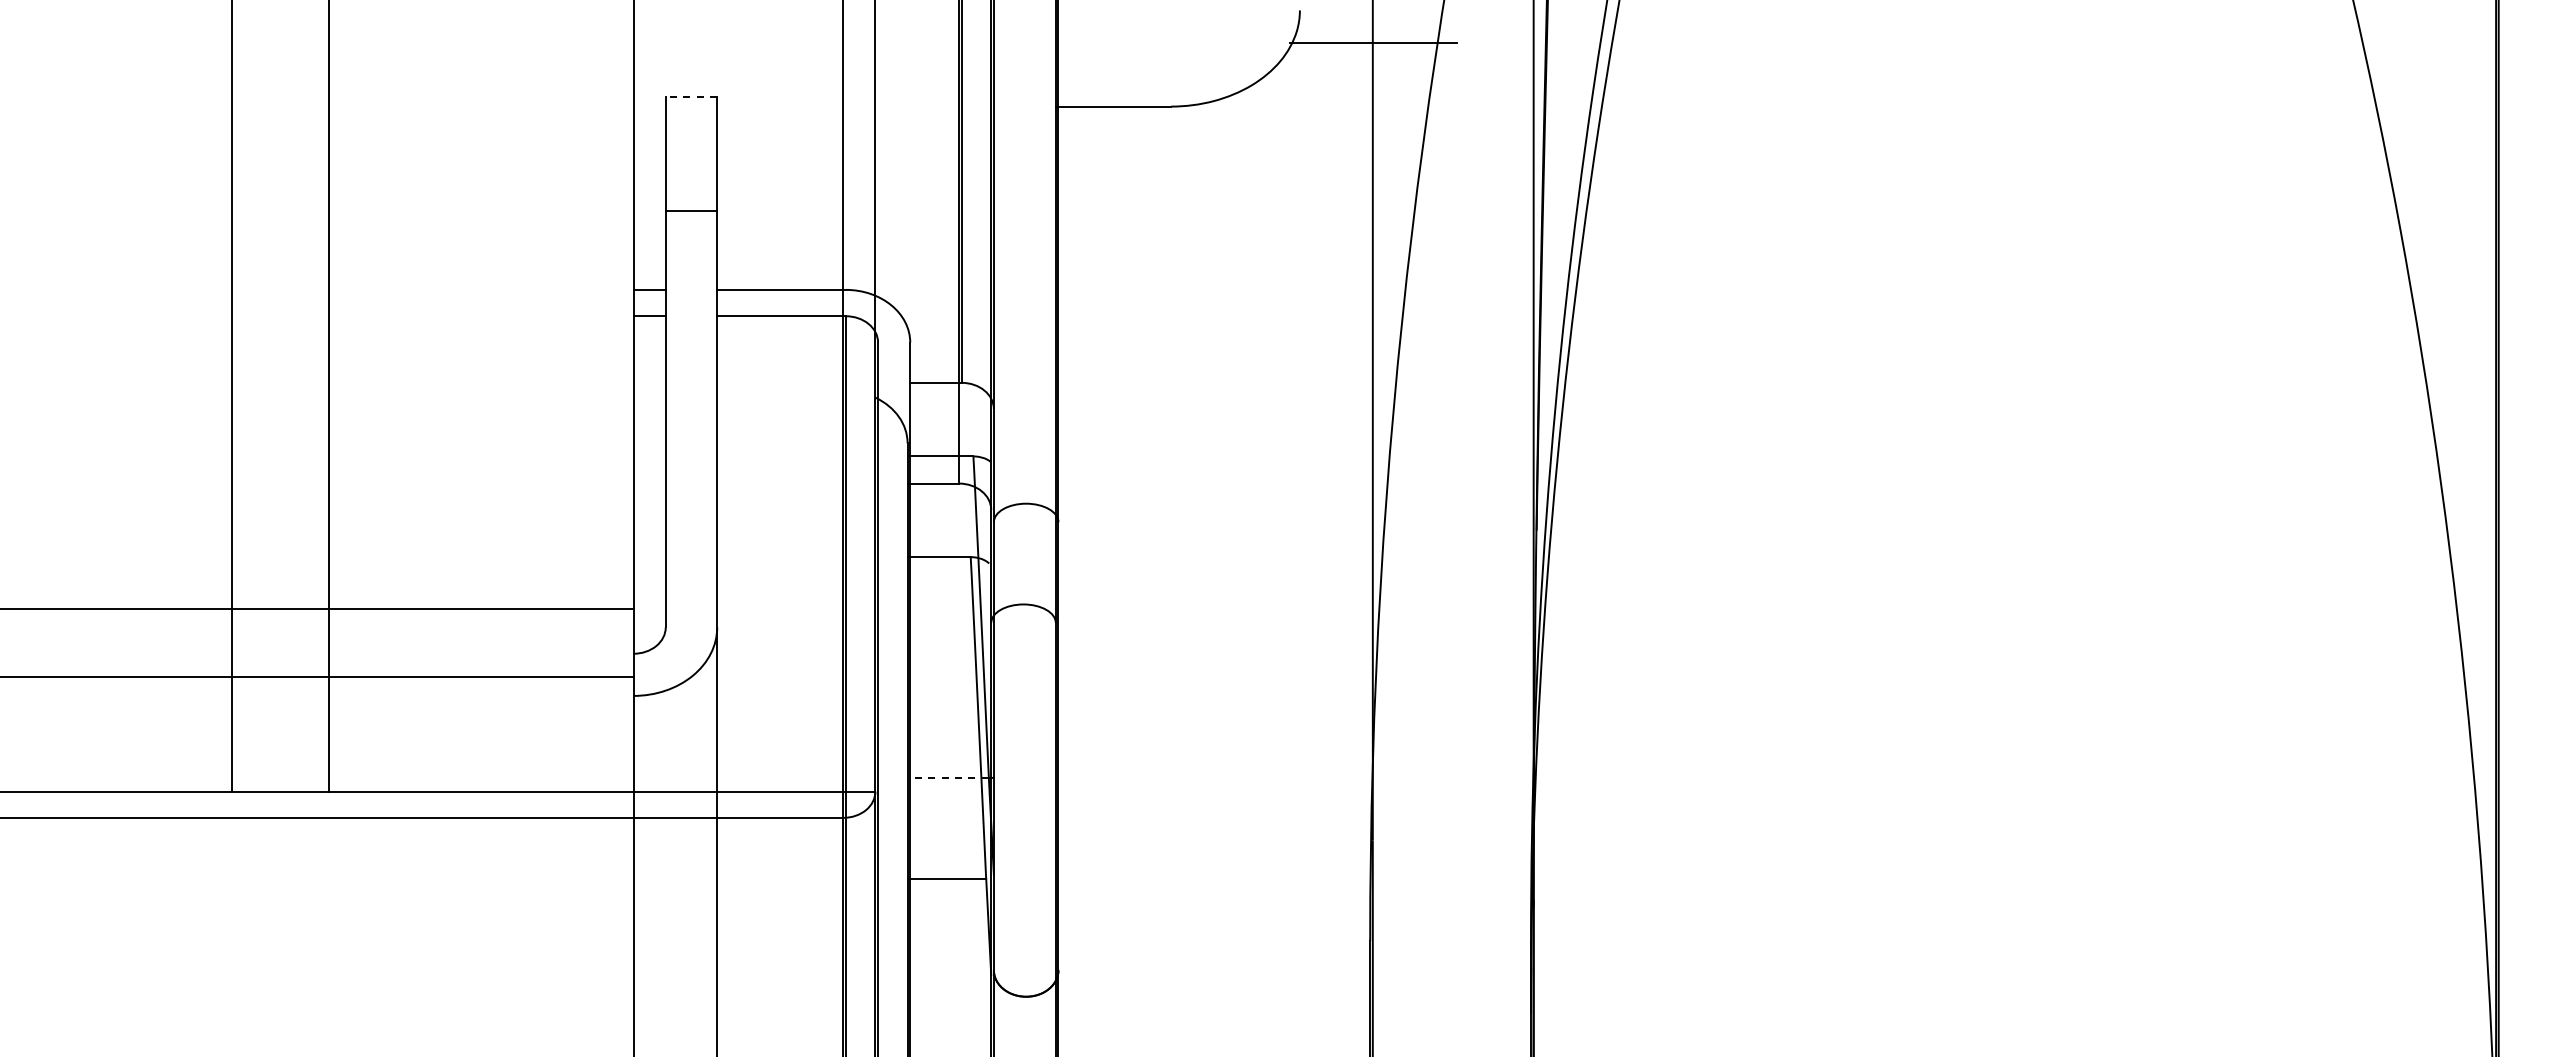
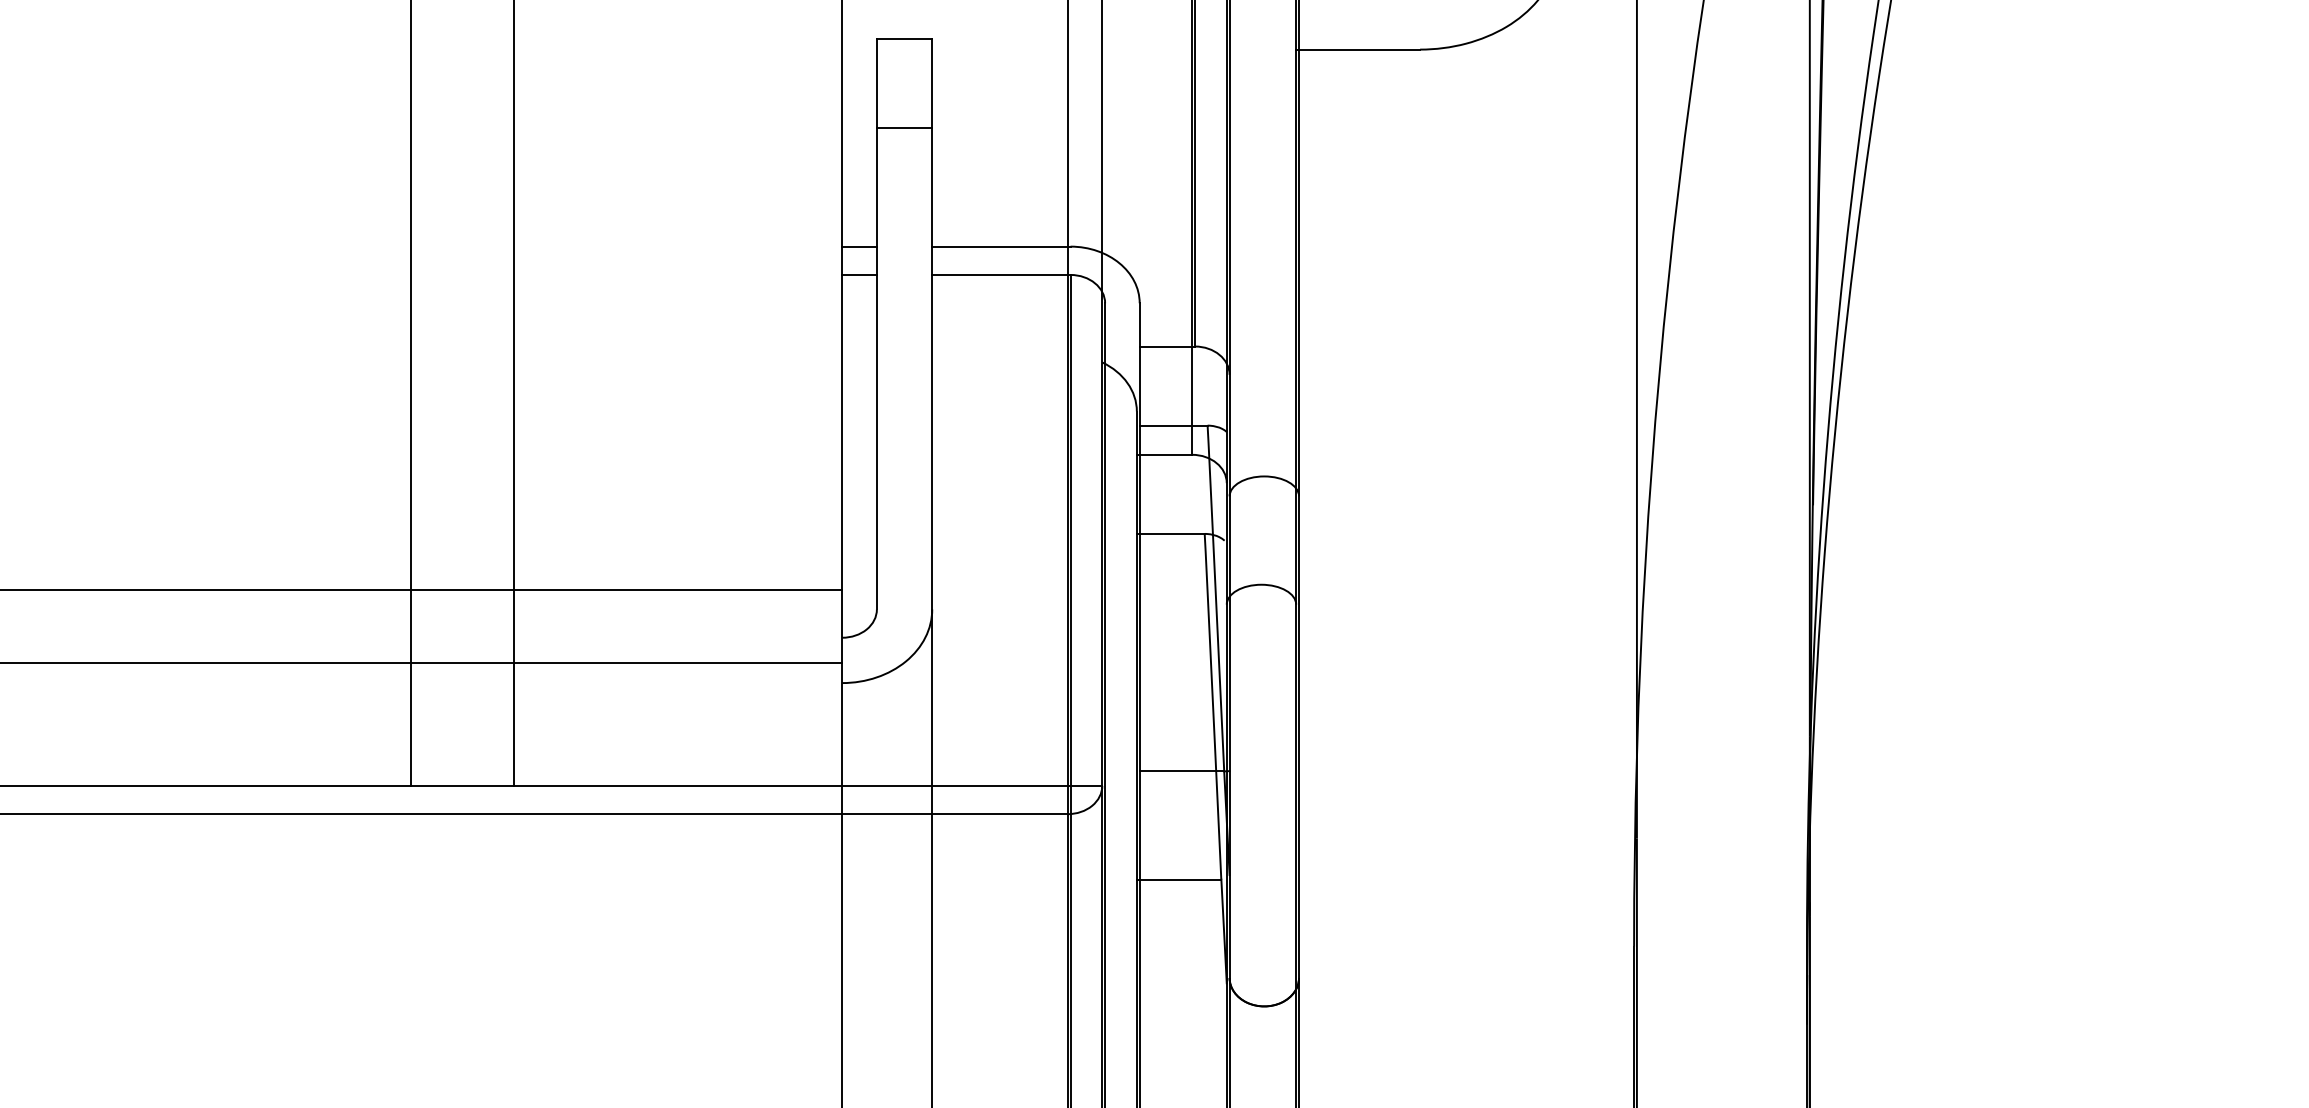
line: (691, 97) -> (904, 39), dashed -> solid
line: (691, 211) -> (904, 127), moved
line: (949, 778) -> (1181, 771), dashed -> solid

